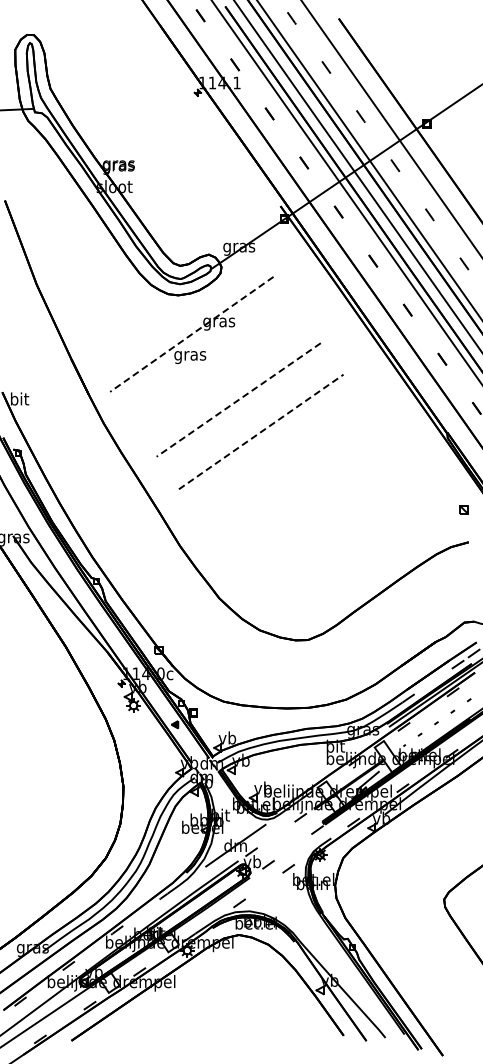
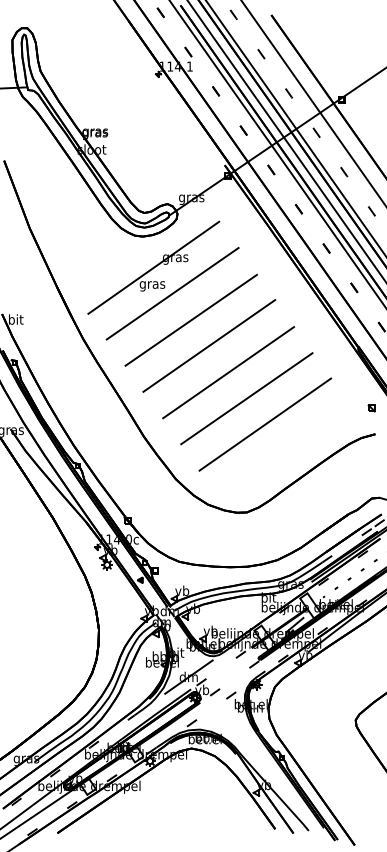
line: (191, 334) -> (153, 267), dashed -> solid
line: (215, 366) -> (172, 293), added
line: (238, 399) -> (191, 319), dashed -> solid
line: (261, 431) -> (209, 345), dashed -> solid
line: (285, 465) -> (228, 372), added
line: (308, 497) -> (247, 398), added
line: (331, 529) -> (265, 423), added

